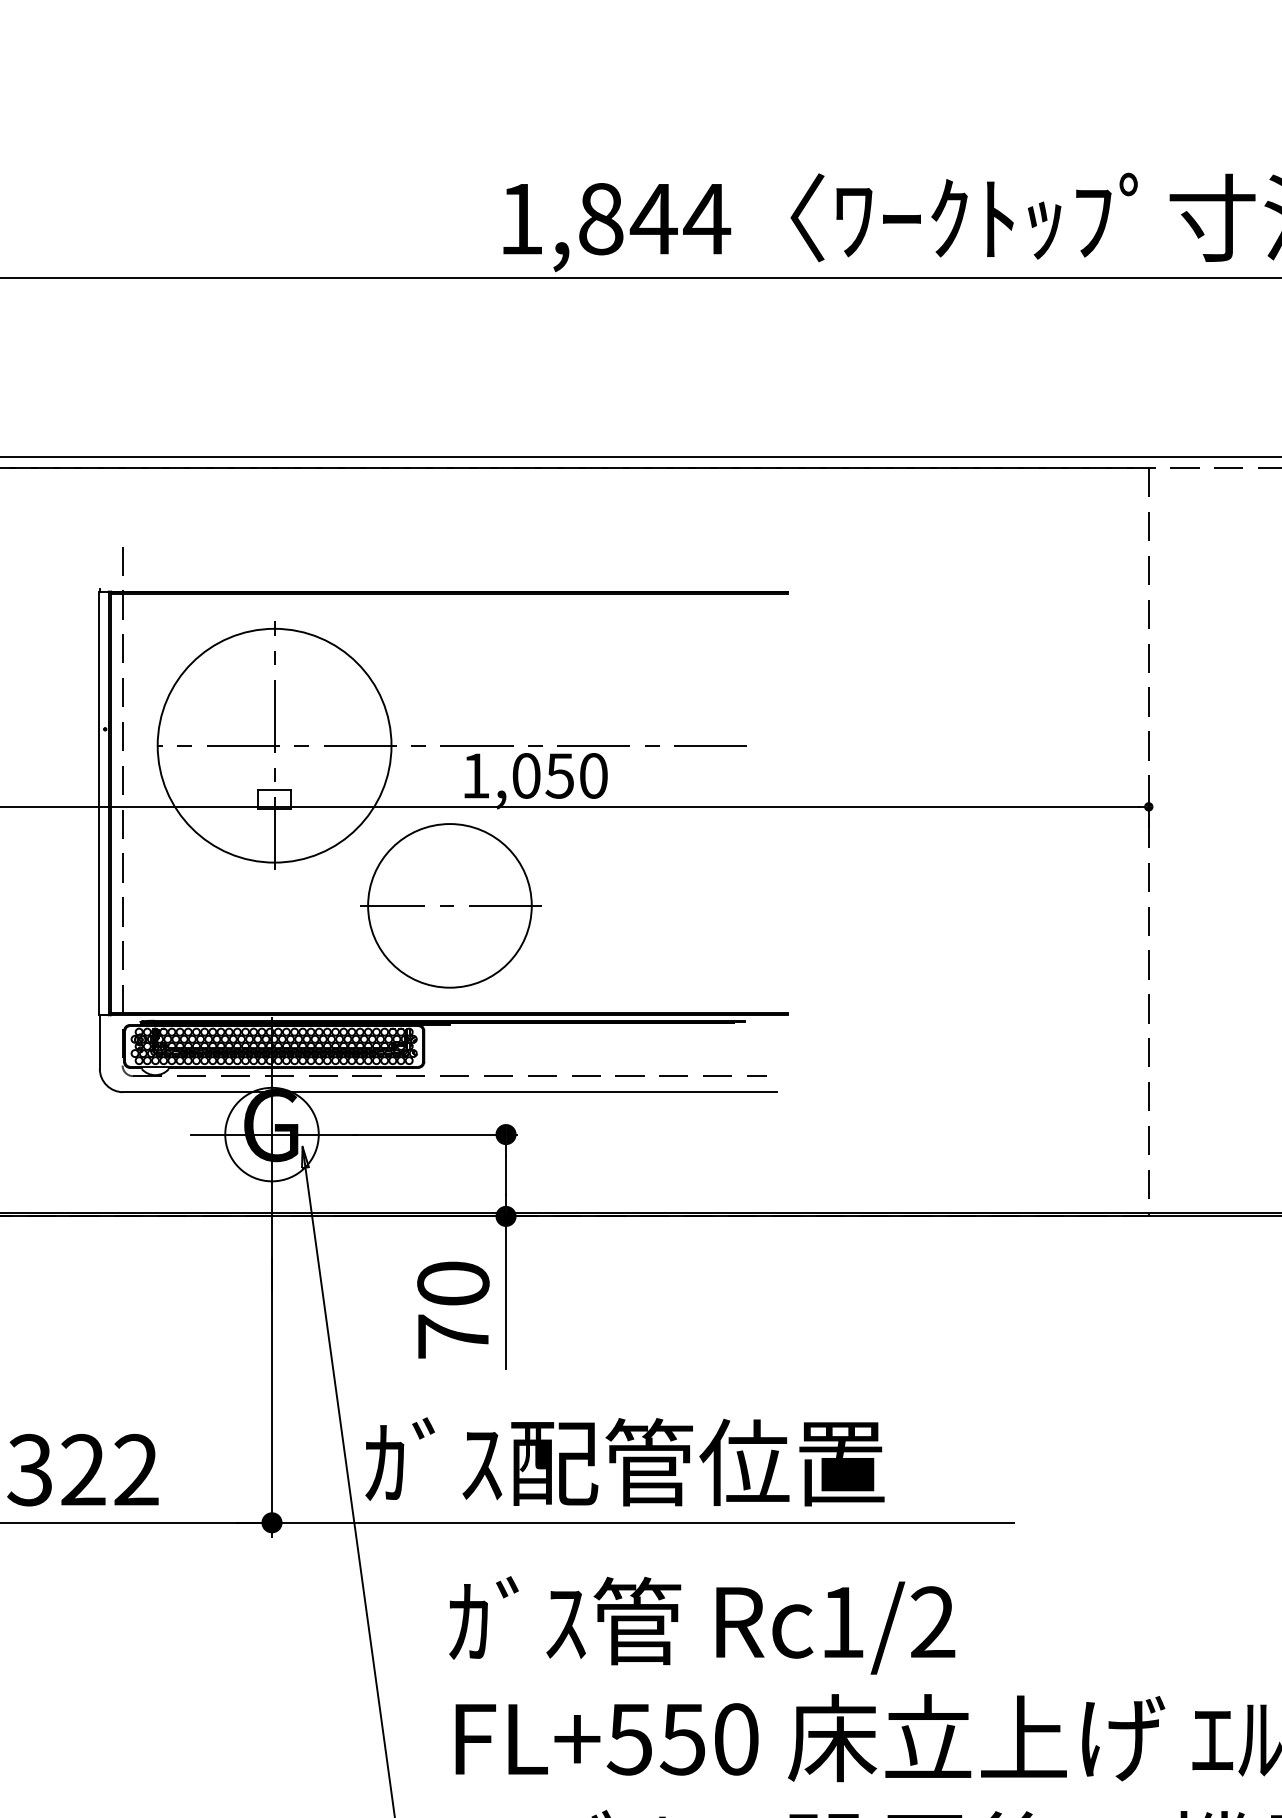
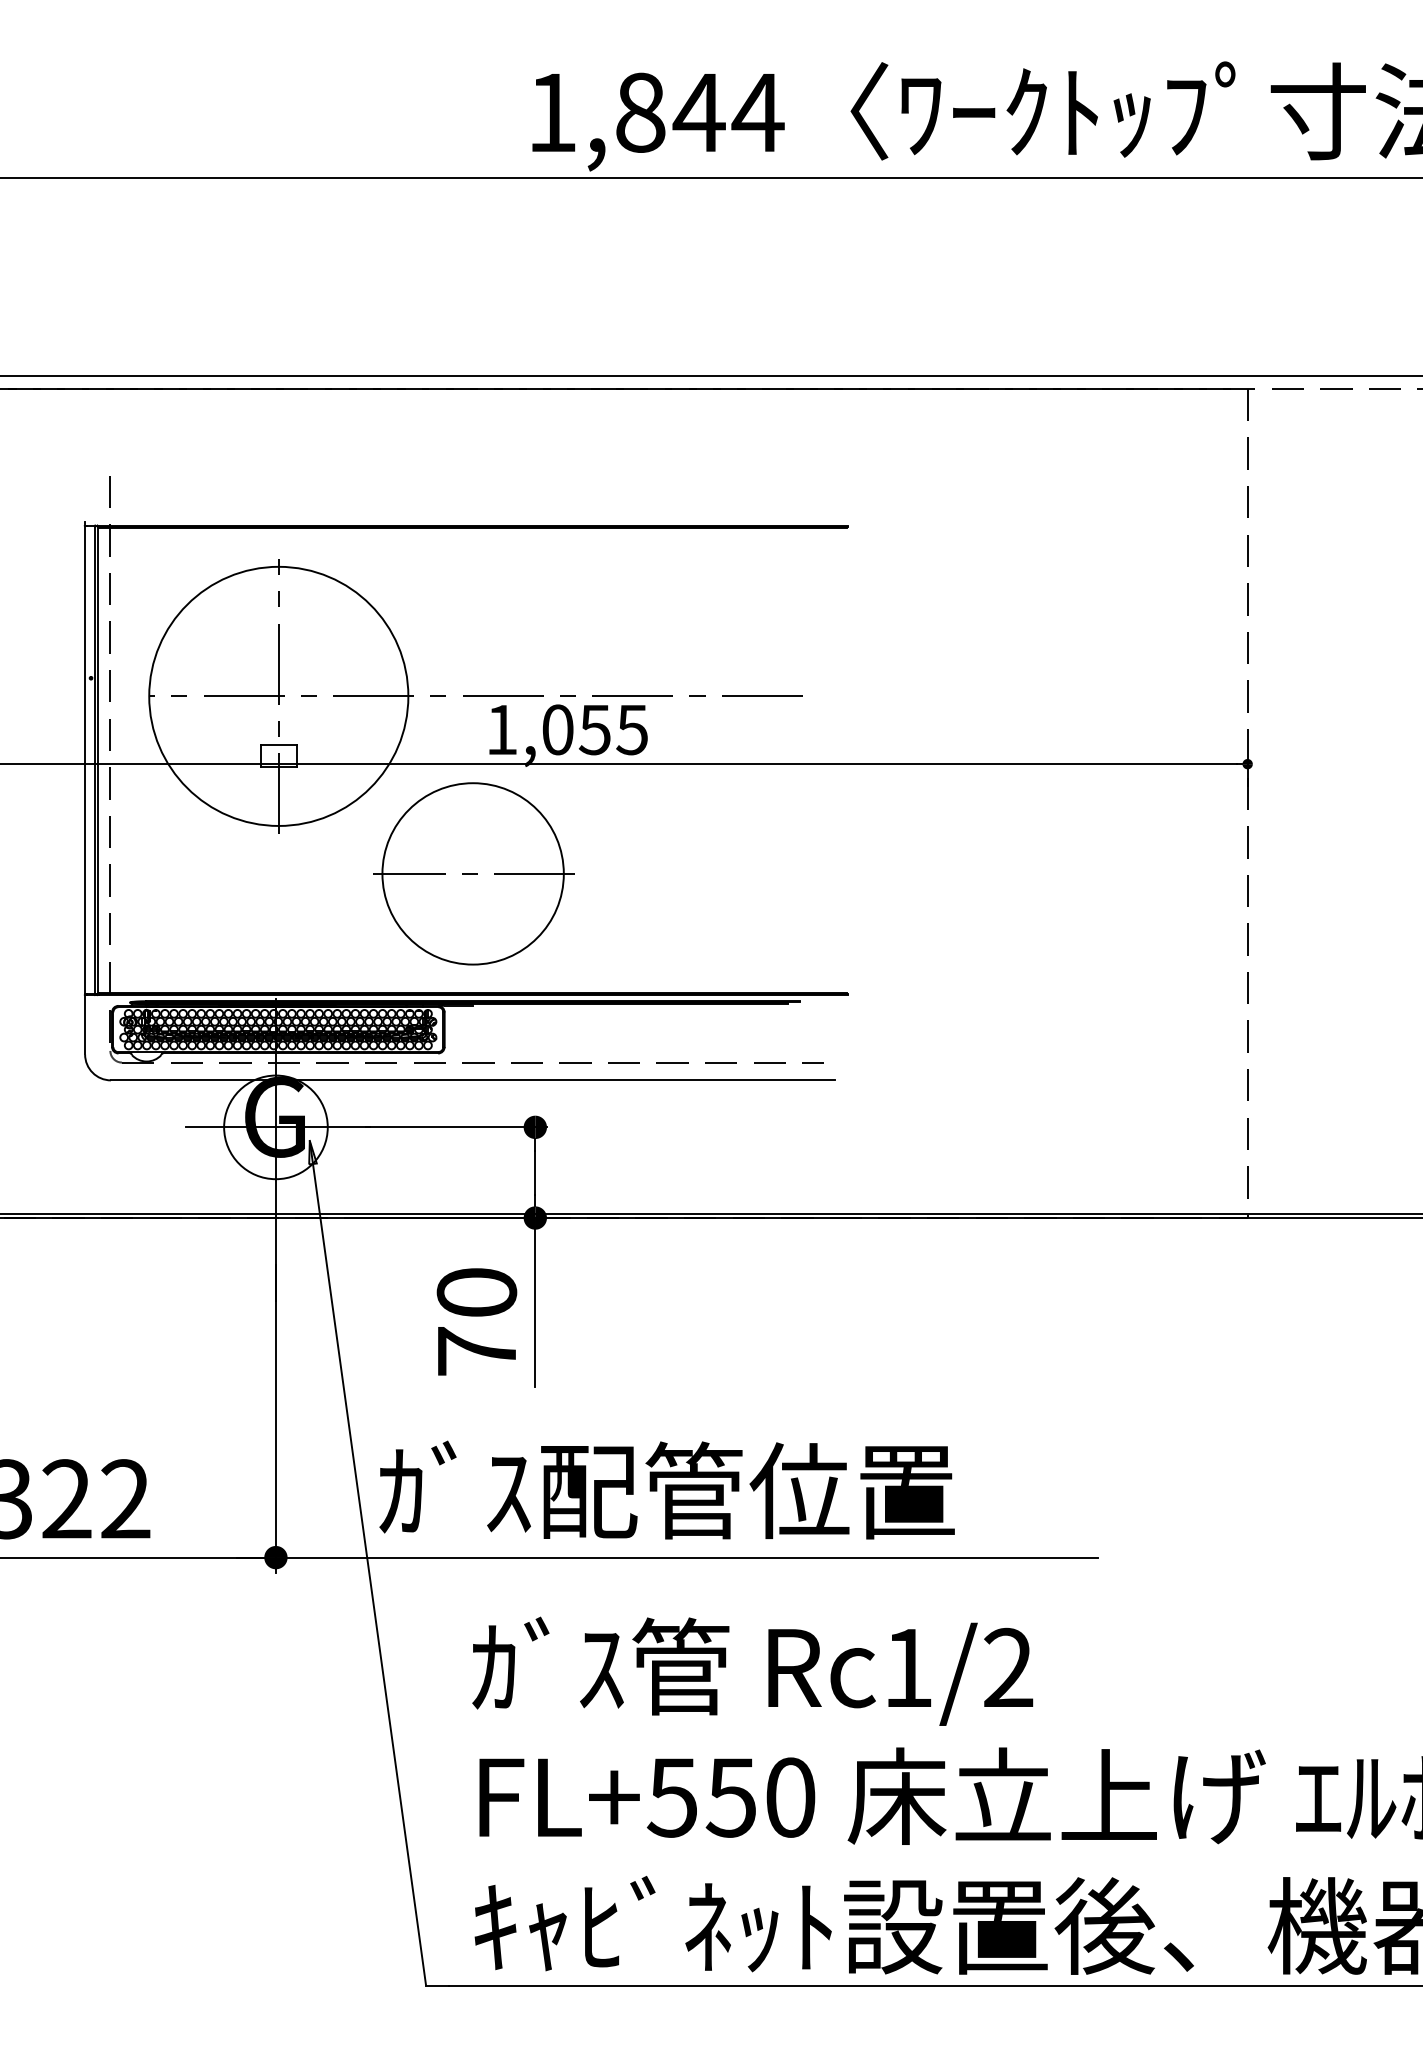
text: (592, 775) -> (631, 729), 1,050 -> 1,055

